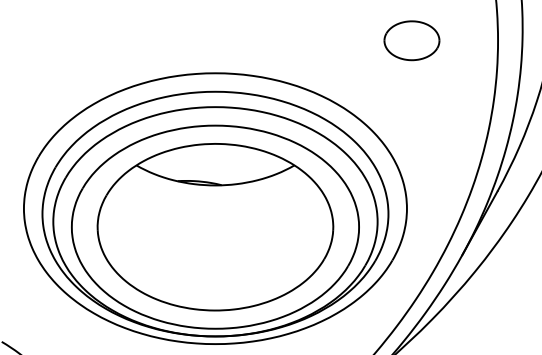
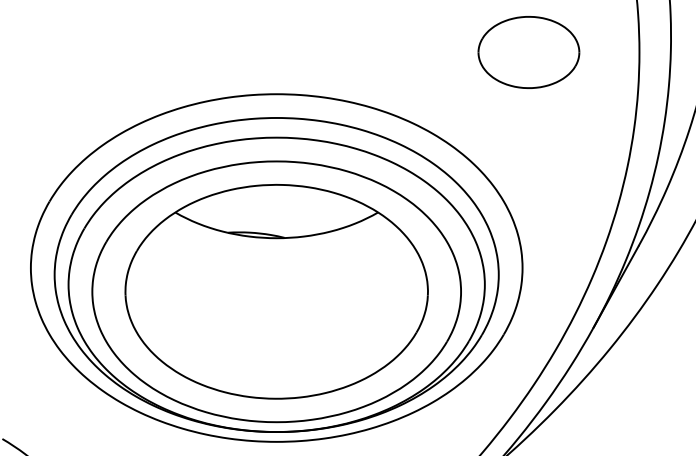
part: (411, 40) -> (528, 52), size x1.43

